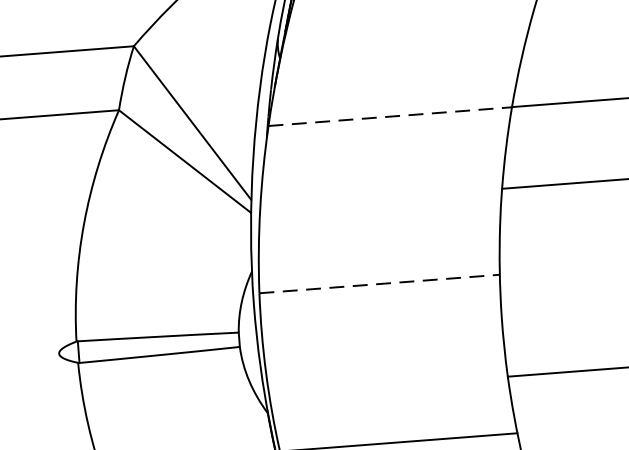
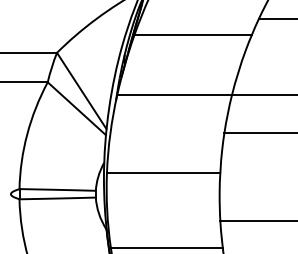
line: (392, 117) -> (175, 95), dashed -> solid
line: (379, 284) -> (163, 173), dashed -> solid

